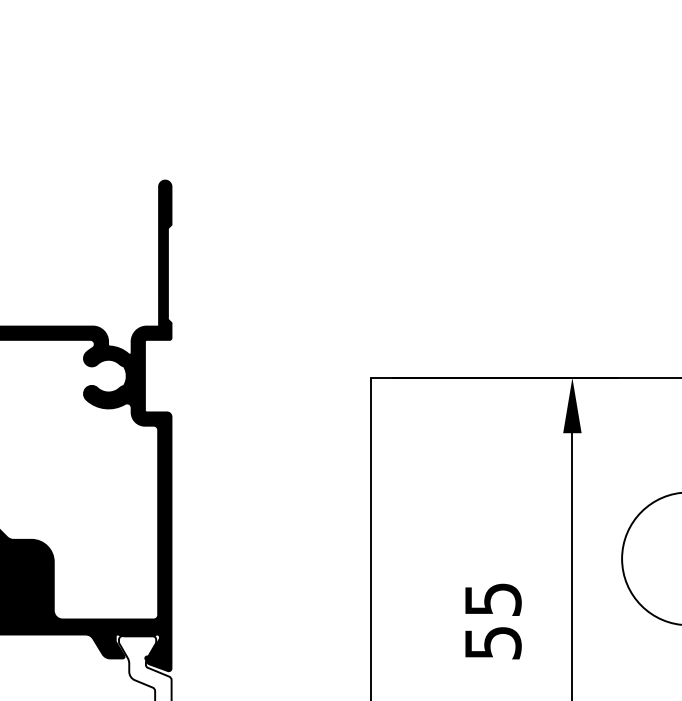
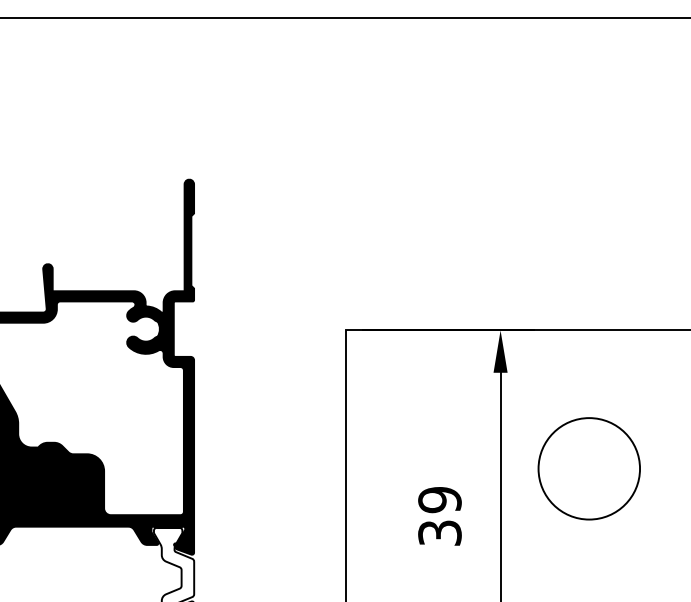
text: (492, 621) -> (439, 516), 55 -> 39

